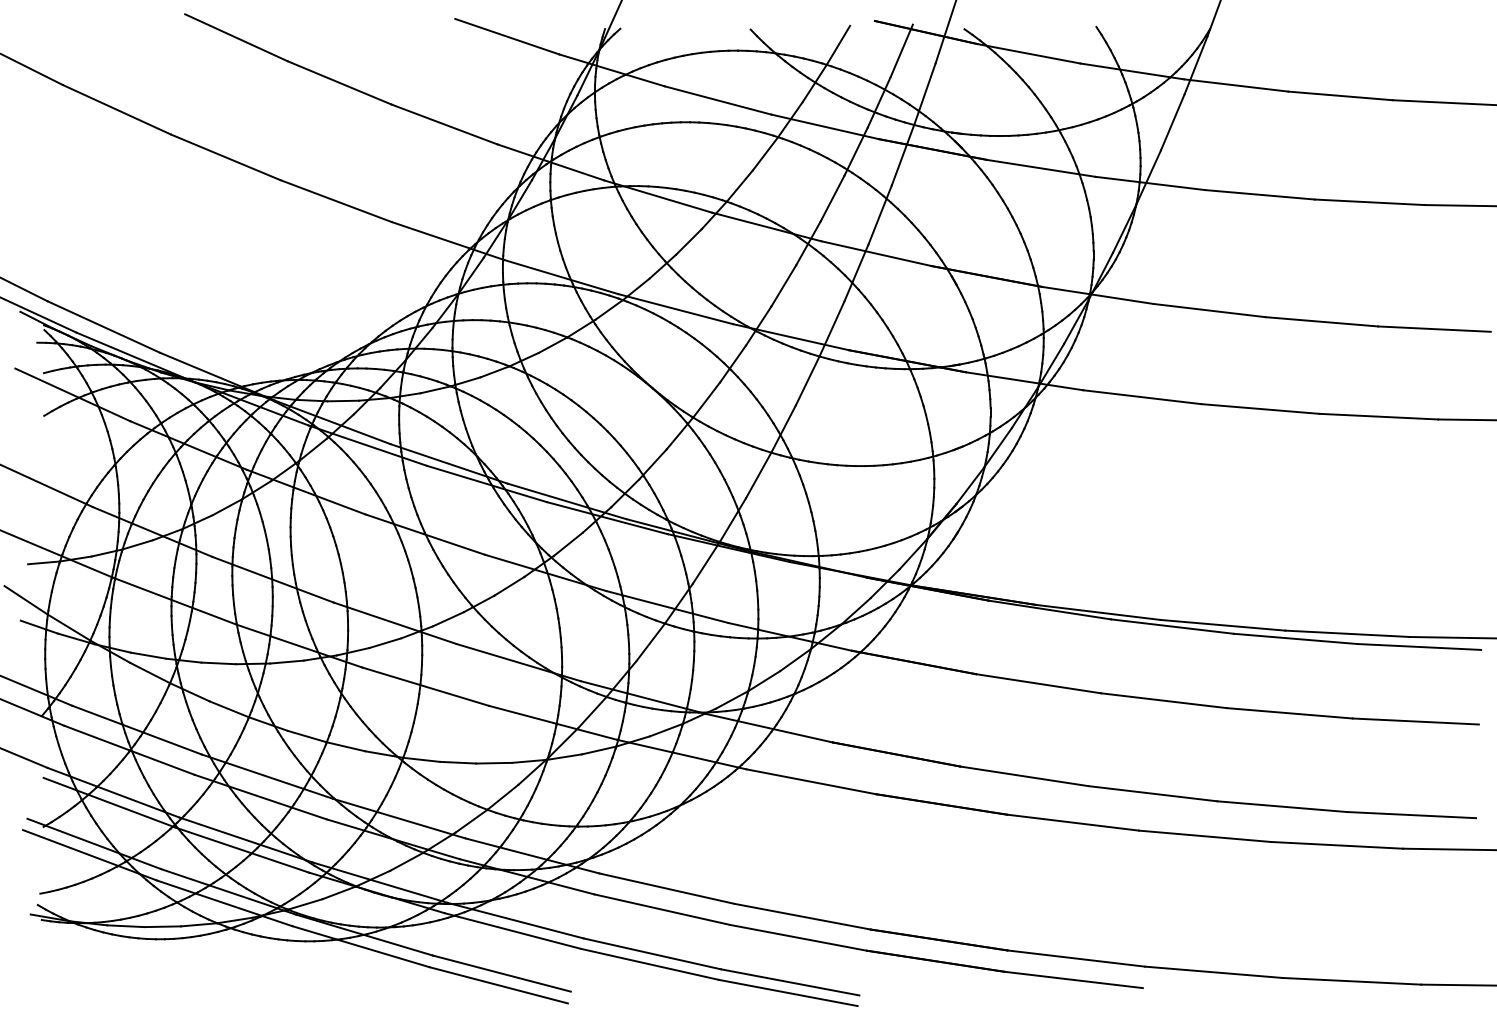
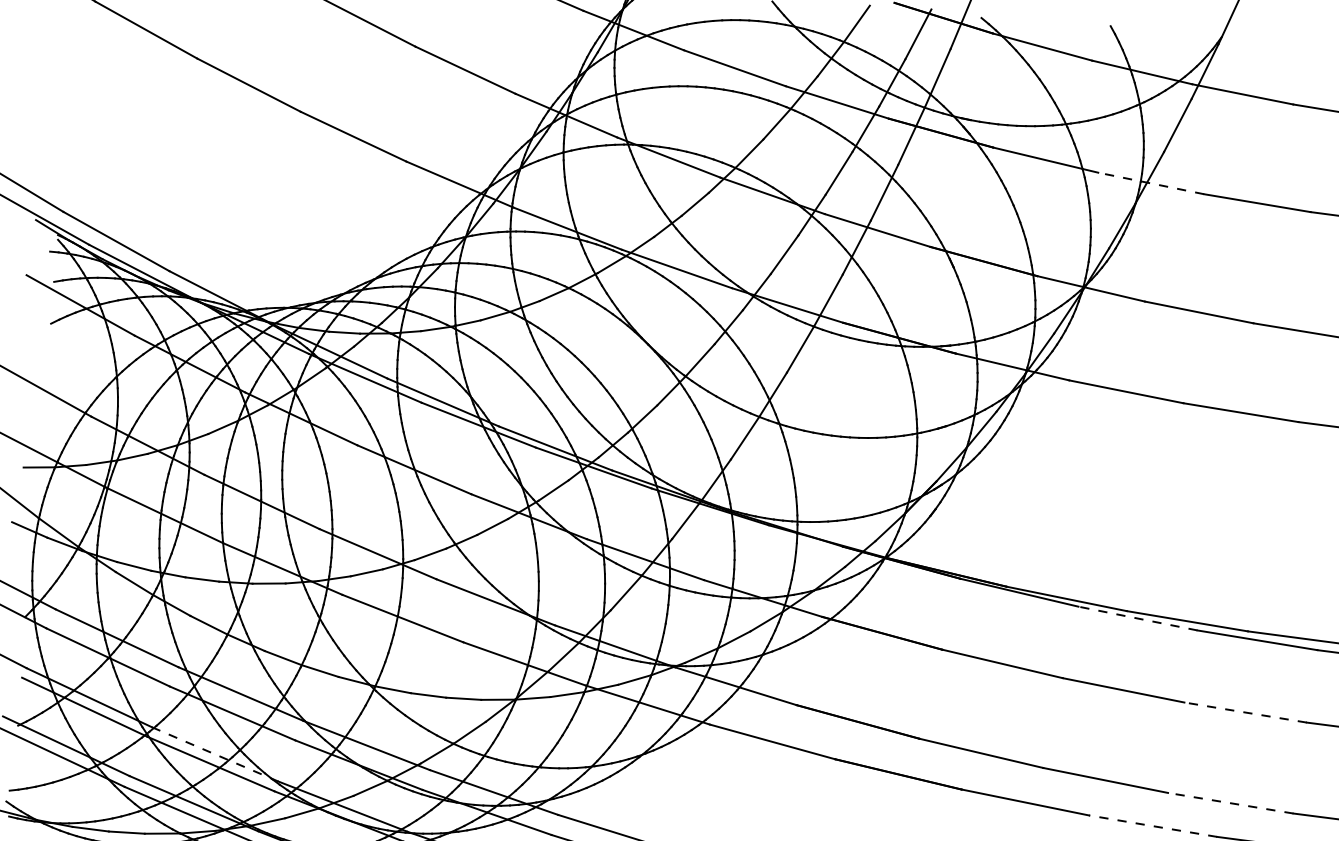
line: (1149, 183) -> (1150, 183), solid -> dashed
line: (1172, 626) -> (1137, 618), solid -> dashed
line: (1289, 713) -> (1245, 712), solid -> dashed
line: (1281, 806) -> (1230, 803), solid -> dashed
line: (1204, 836) -> (1152, 826), solid -> dashed
line: (245, 839) -> (214, 753), solid -> dashed

